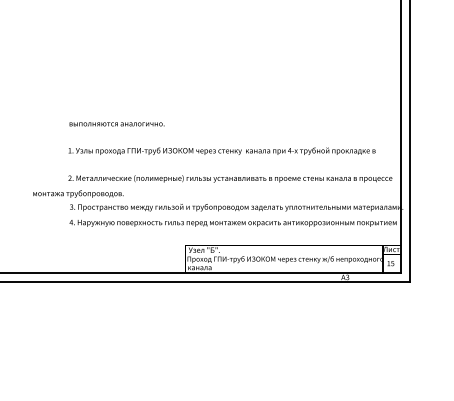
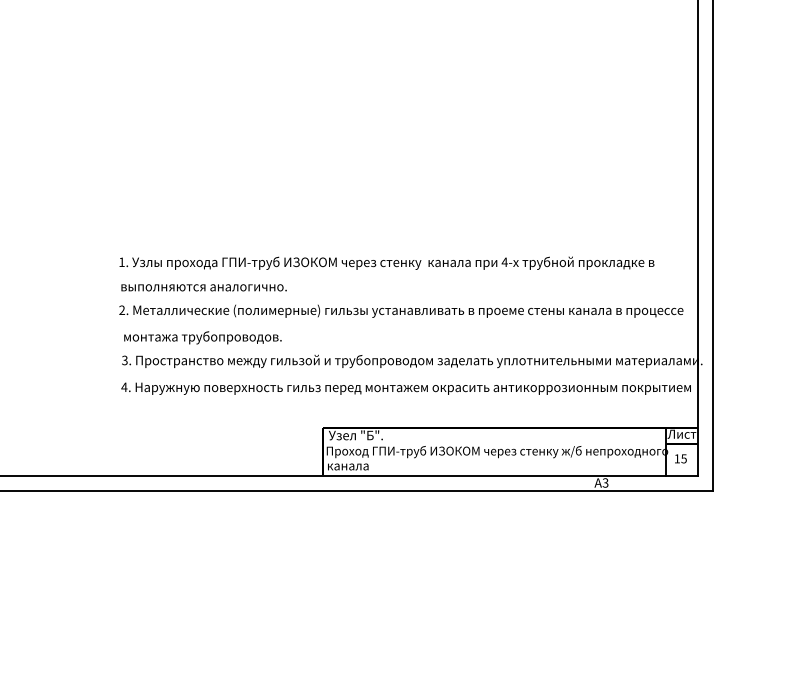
text: (116, 124) -> (203, 288), moved
text: (78, 193) -> (203, 336), moved

